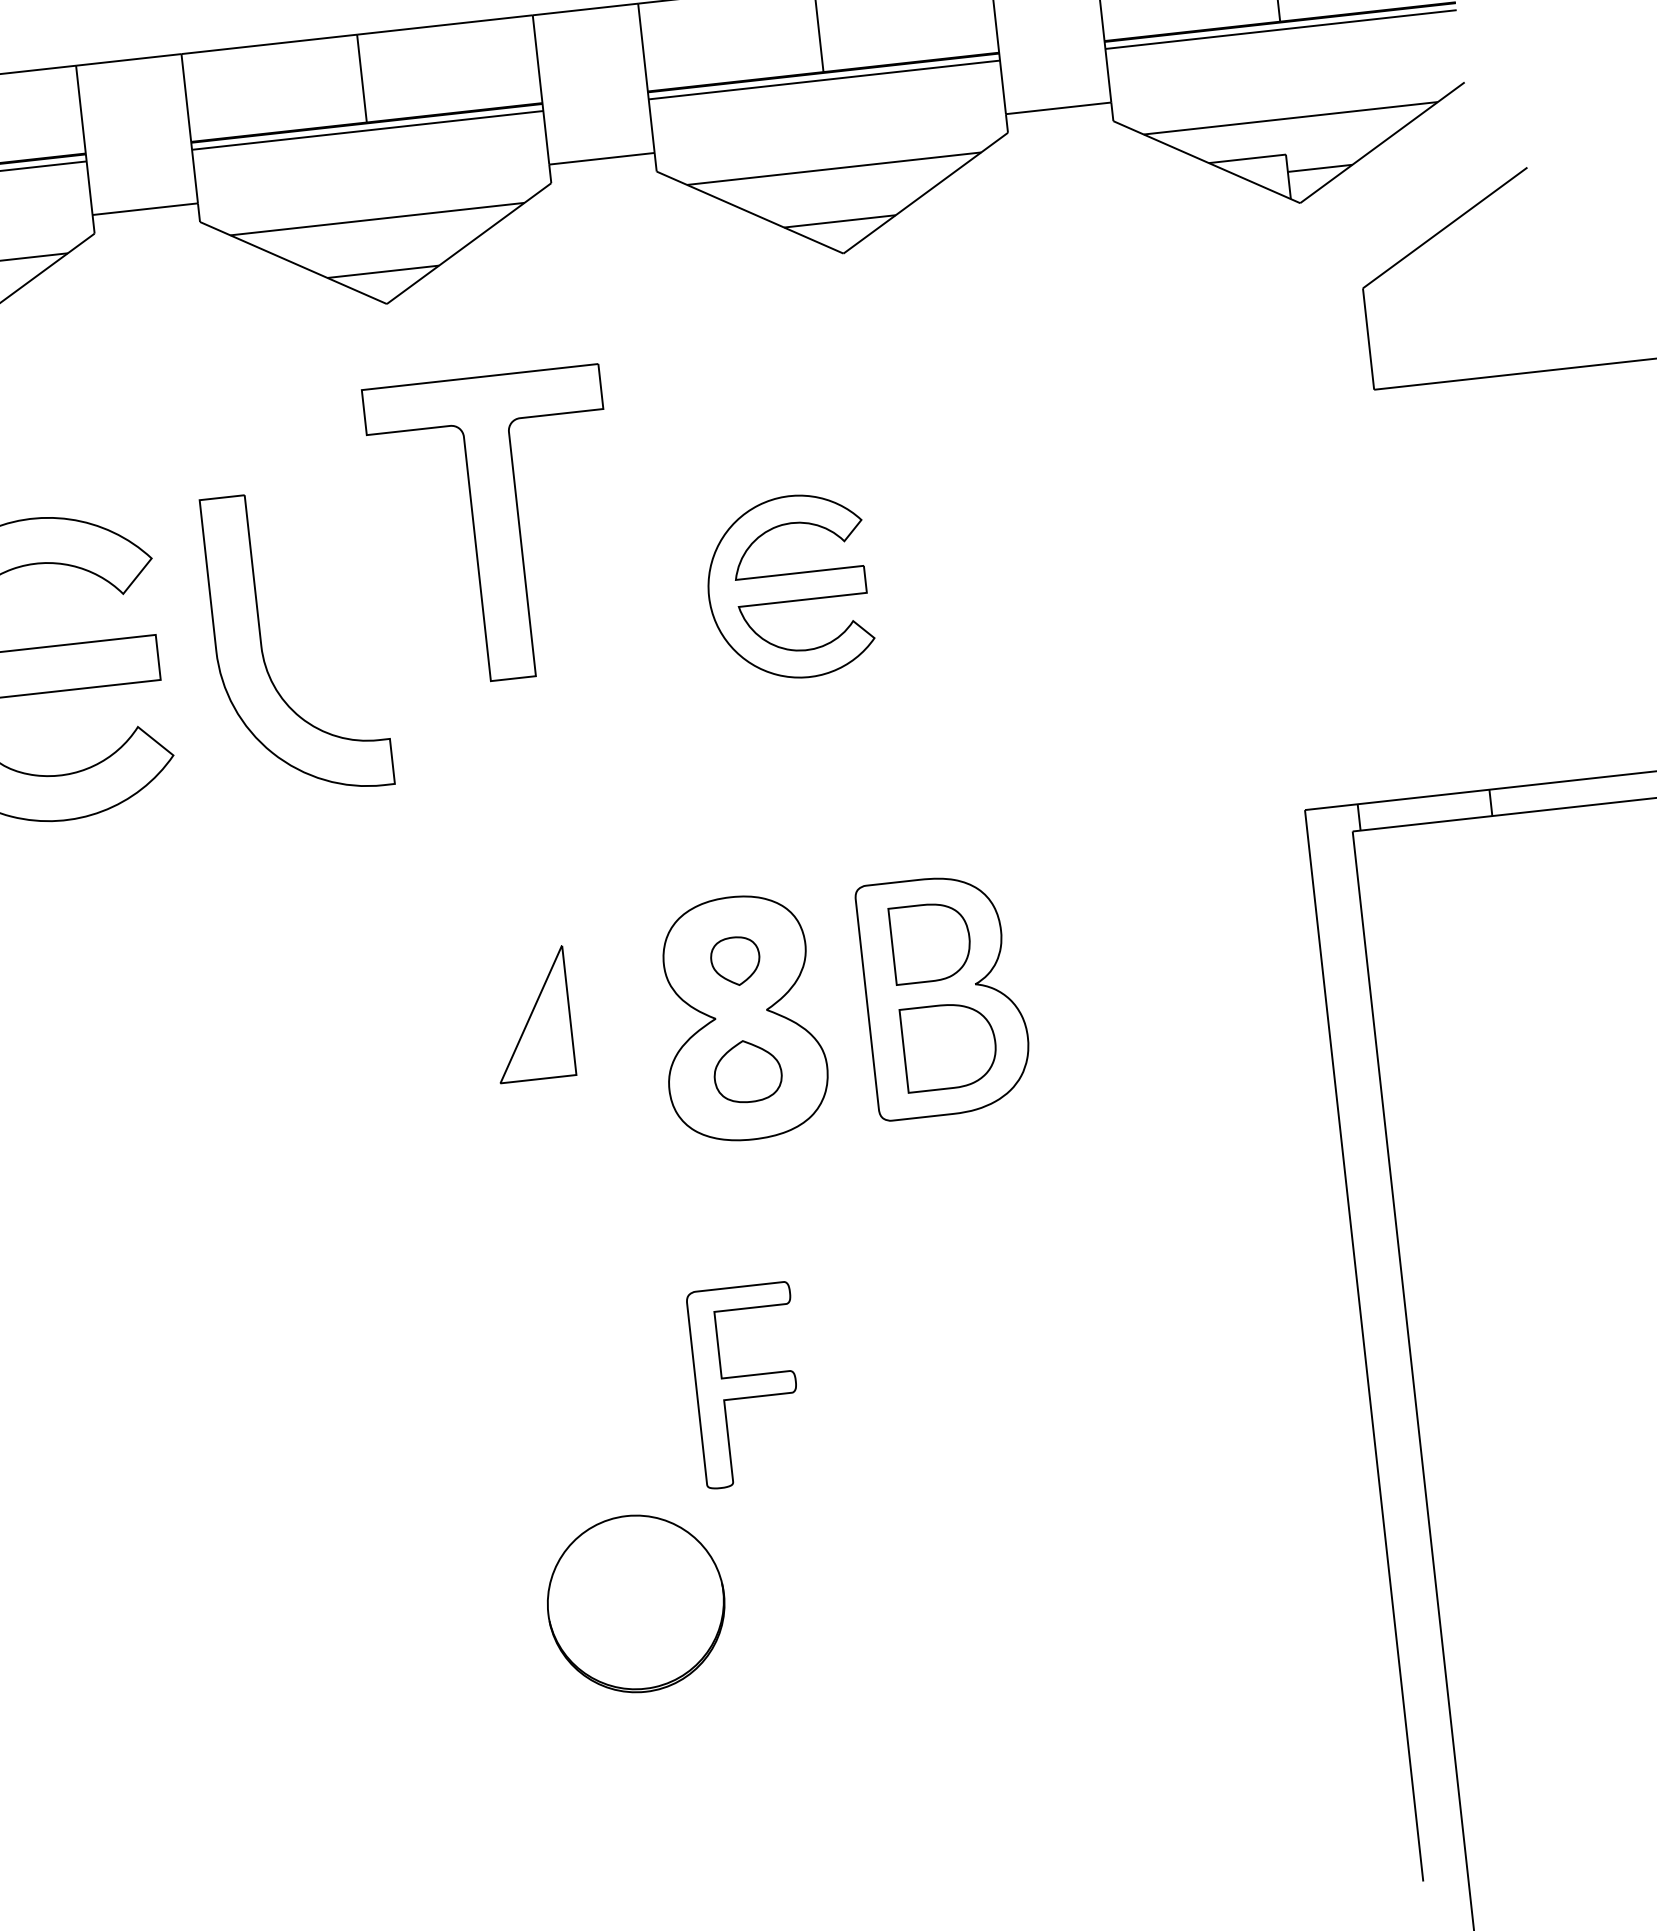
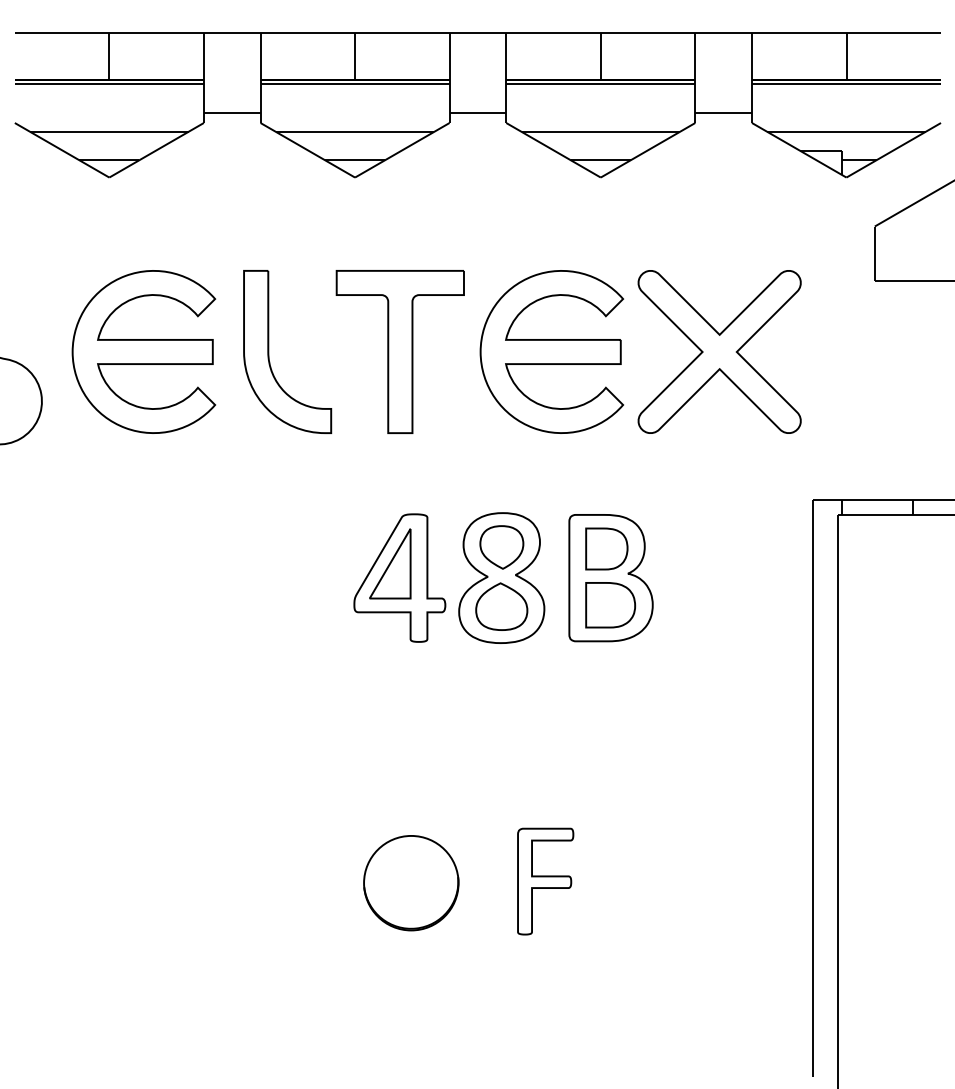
part: (495, 527) -> (399, 351), moved
part: (1099, 552) -> (719, 351), added
part: (787, 586) -> (551, 351), size x1.67
part: (734, 961) -> (501, 547), size x1.67
part: (551, 1038) -> (399, 577), added
part: (747, 1071) -> (501, 606), size x1.43
part: (747, 1385) -> (545, 881), moved

